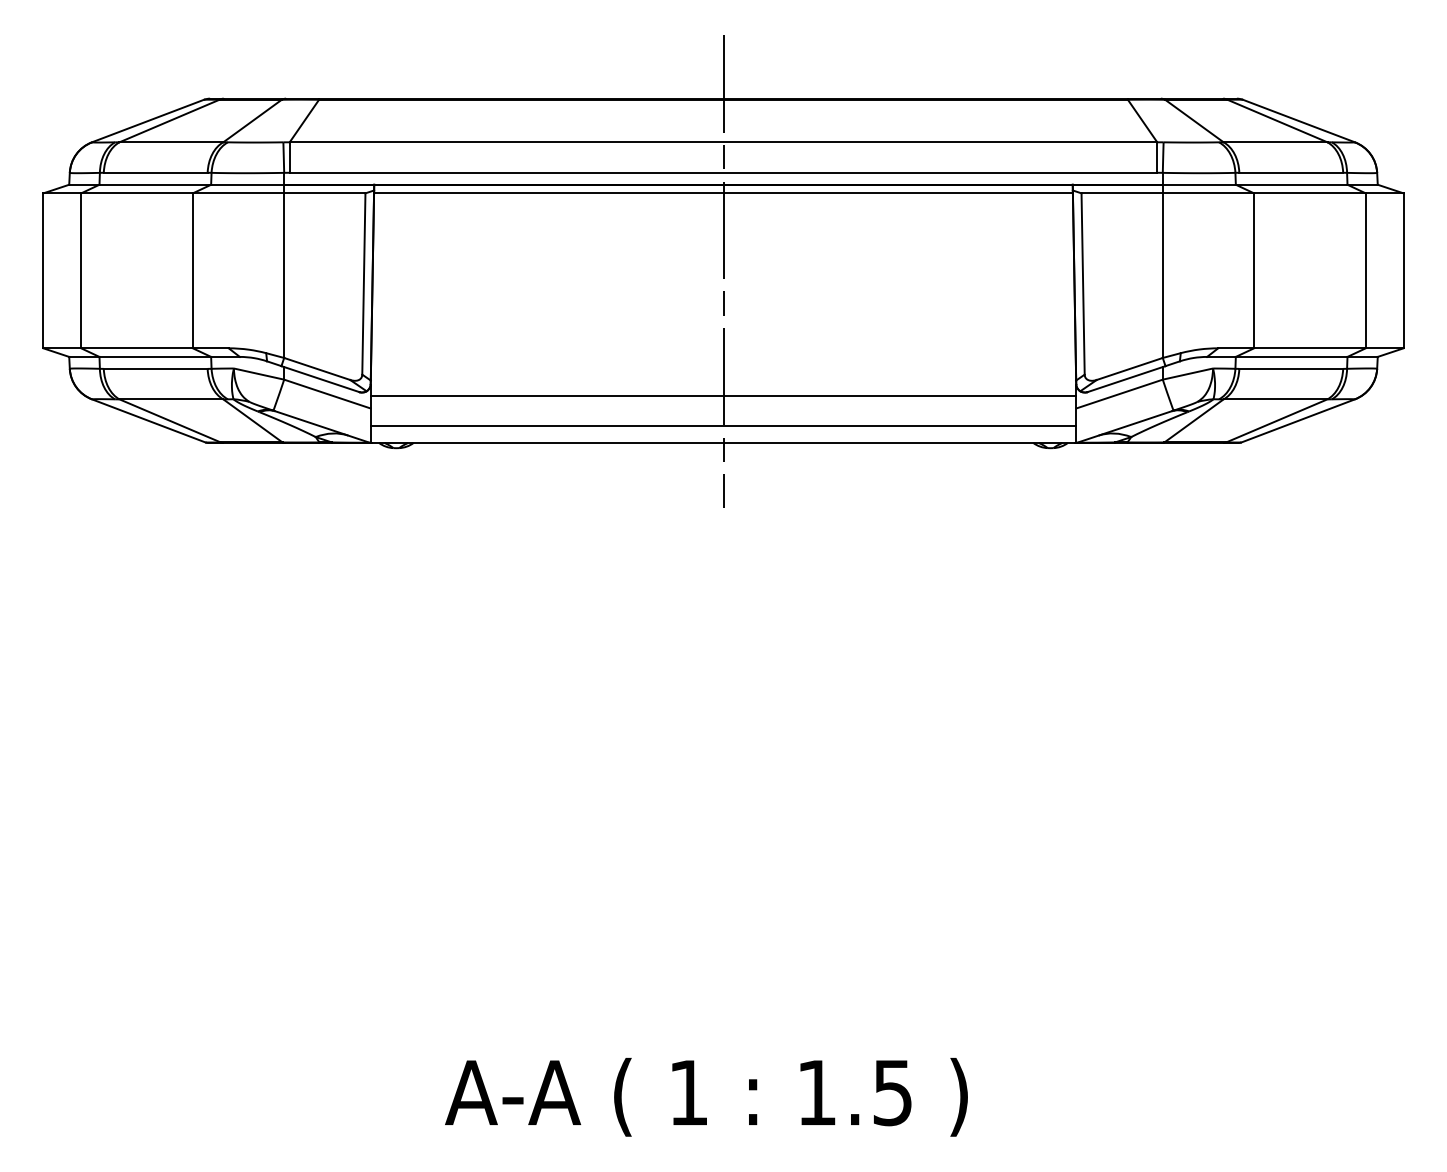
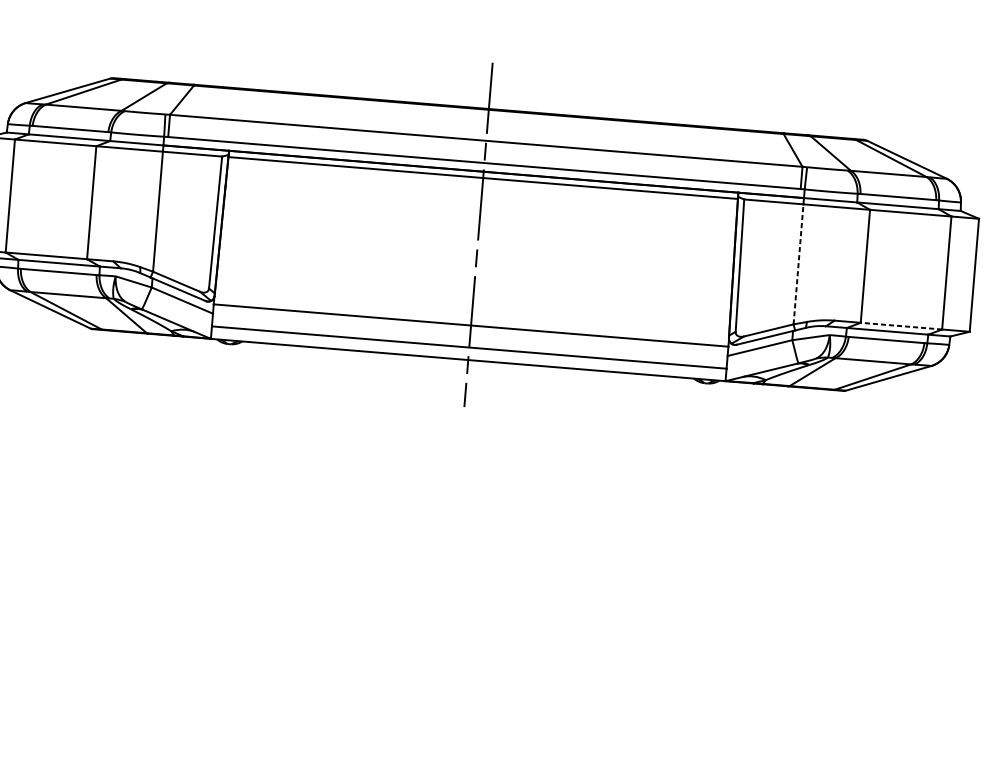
line: (1162, 275) -> (798, 264), solid -> dashed
line: (1309, 348) -> (901, 326), solid -> dashed

